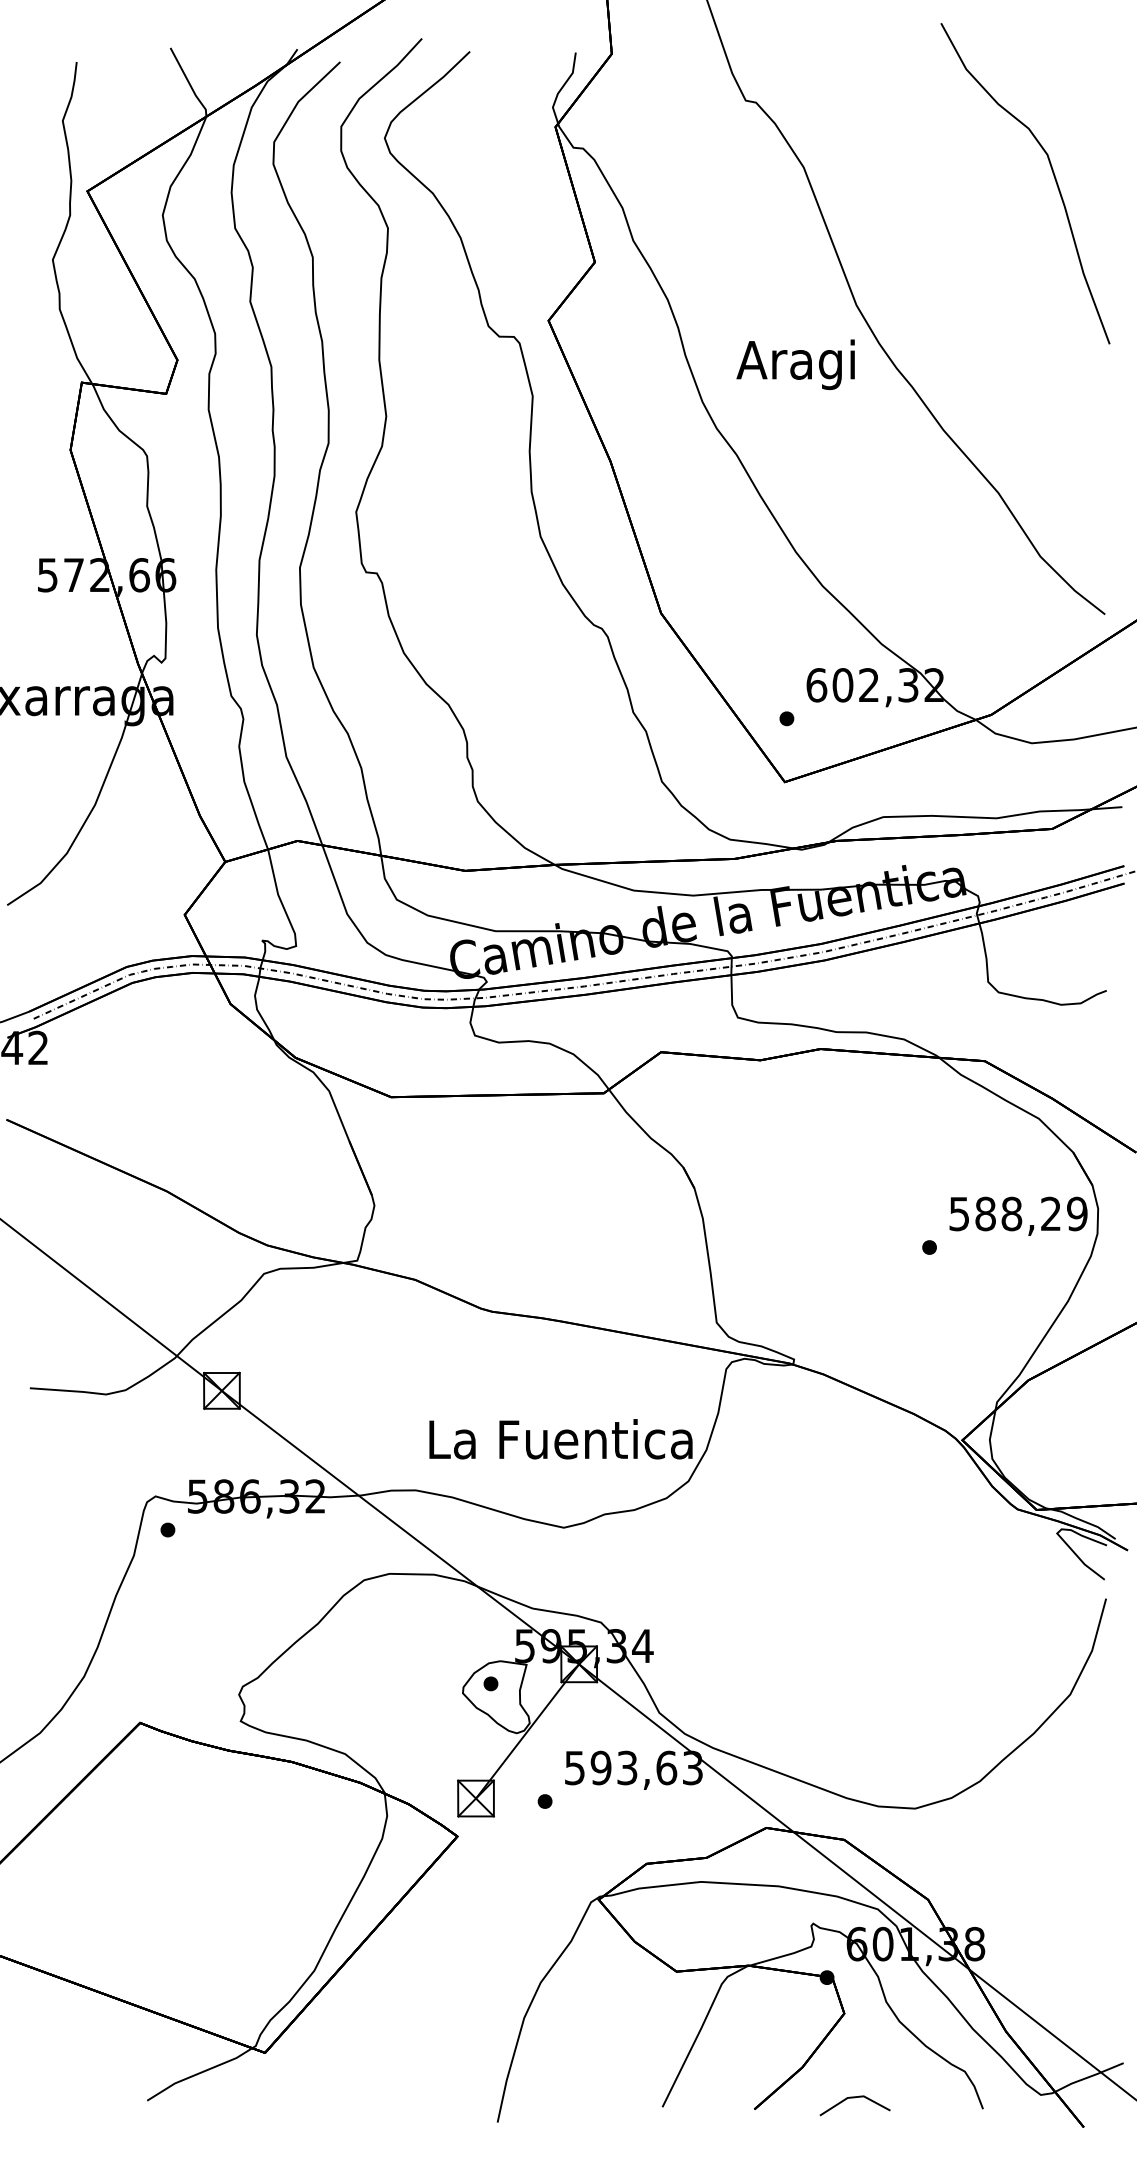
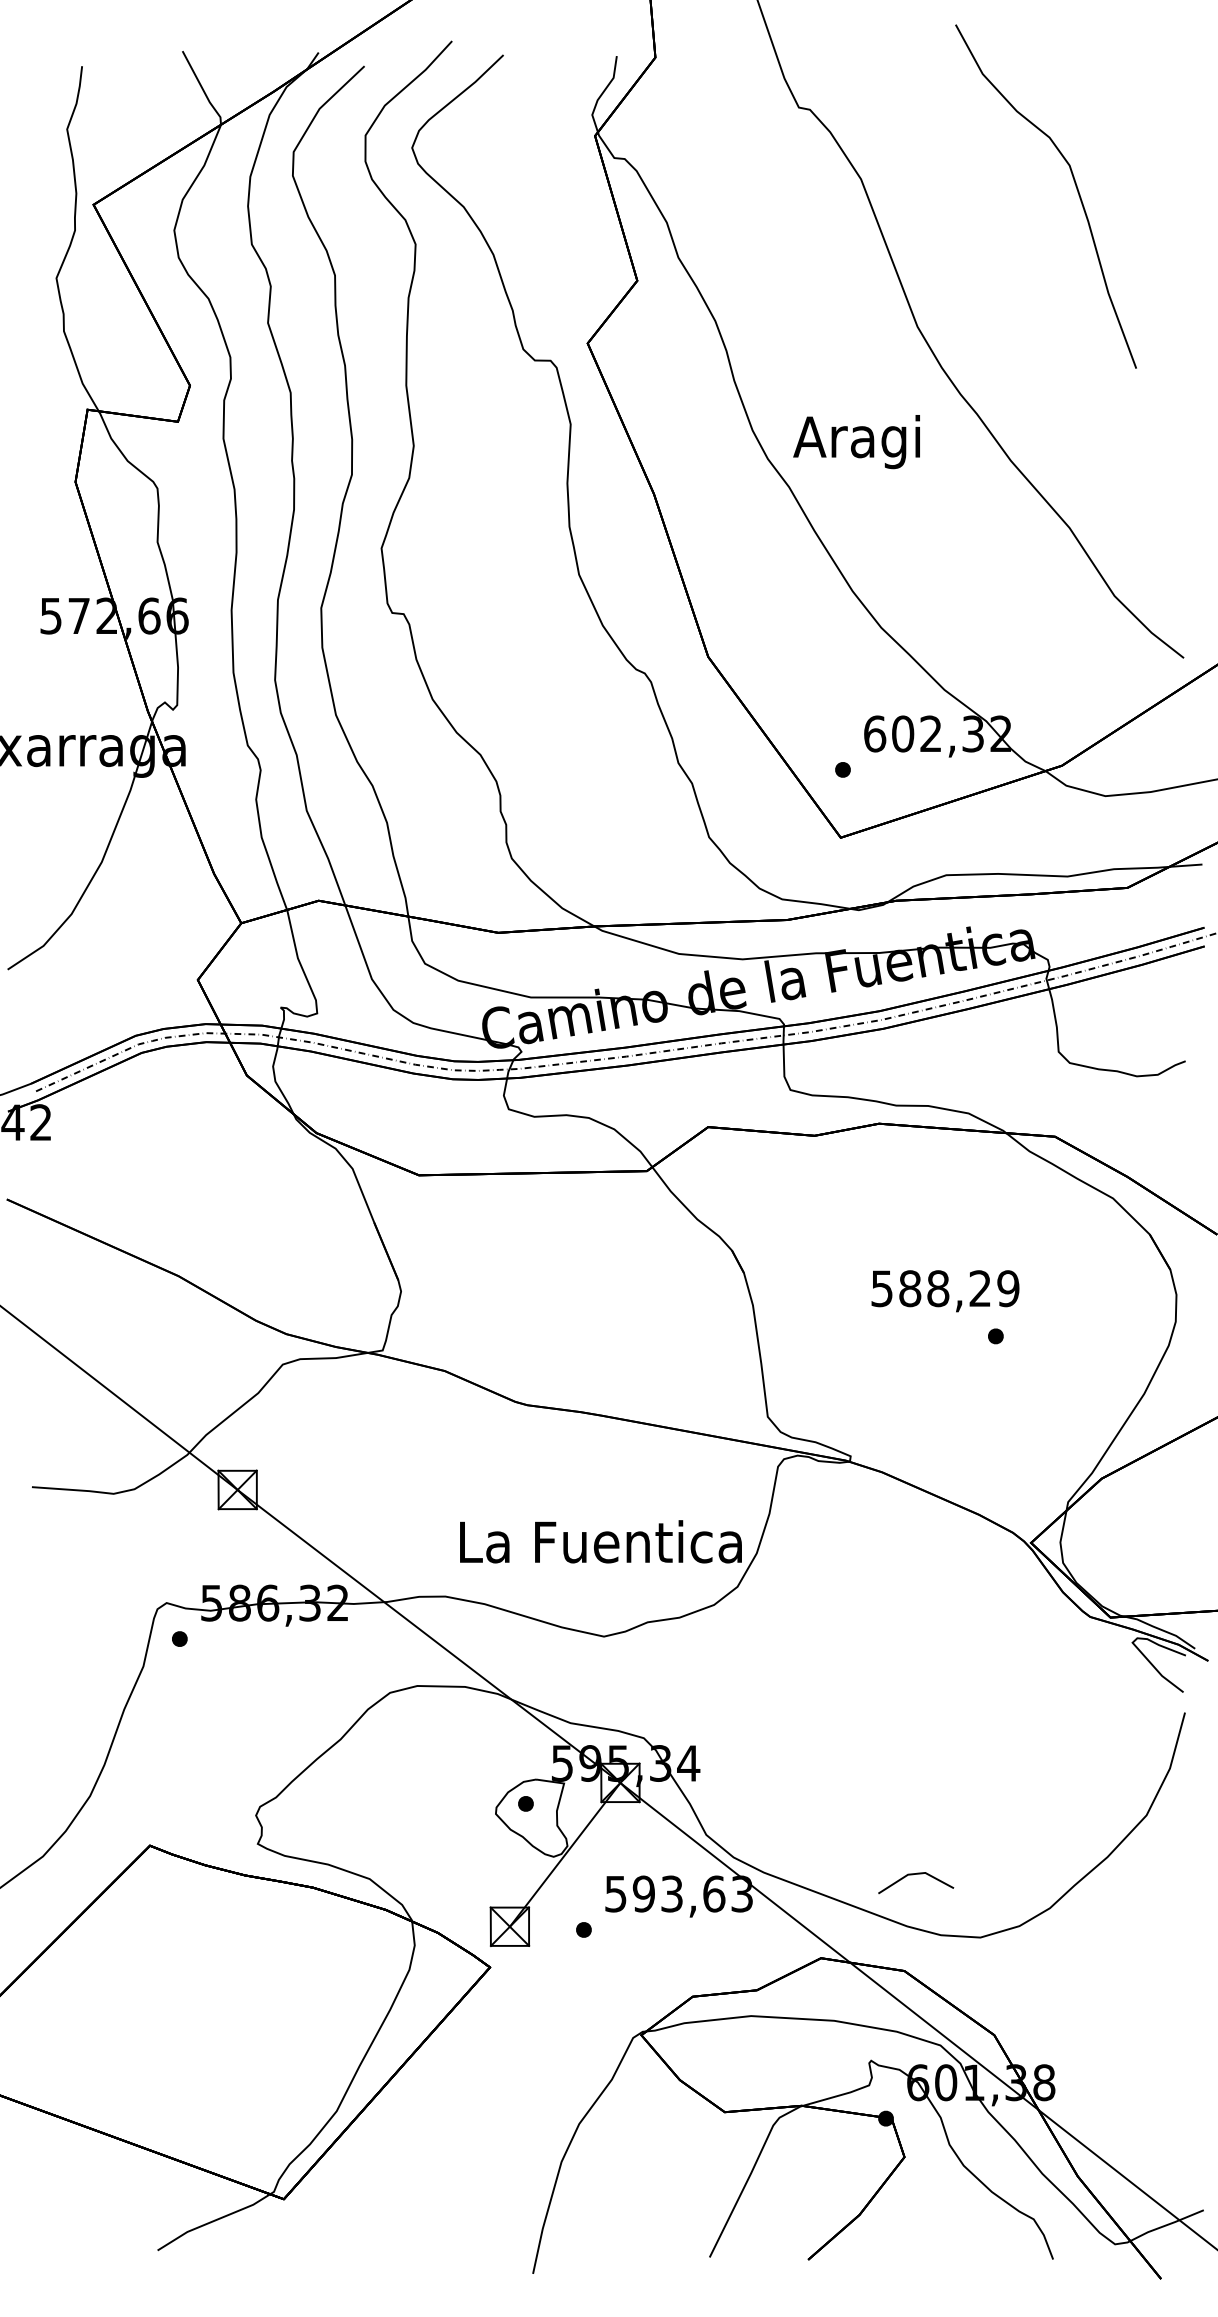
curve: (1052, 173) -> (1075, 185), moved
text: (795, 364) -> (856, 441), moved
text: (1018, 1215) -> (945, 1290), moved
line: (854, 2098) -> (915, 1875), moved

